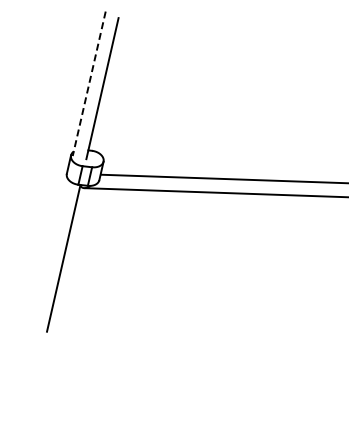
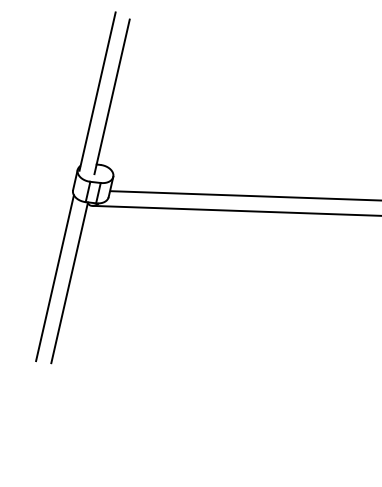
line: (89, 84) -> (97, 92), dashed -> solid
line: (50, 253) -> (55, 277), added

